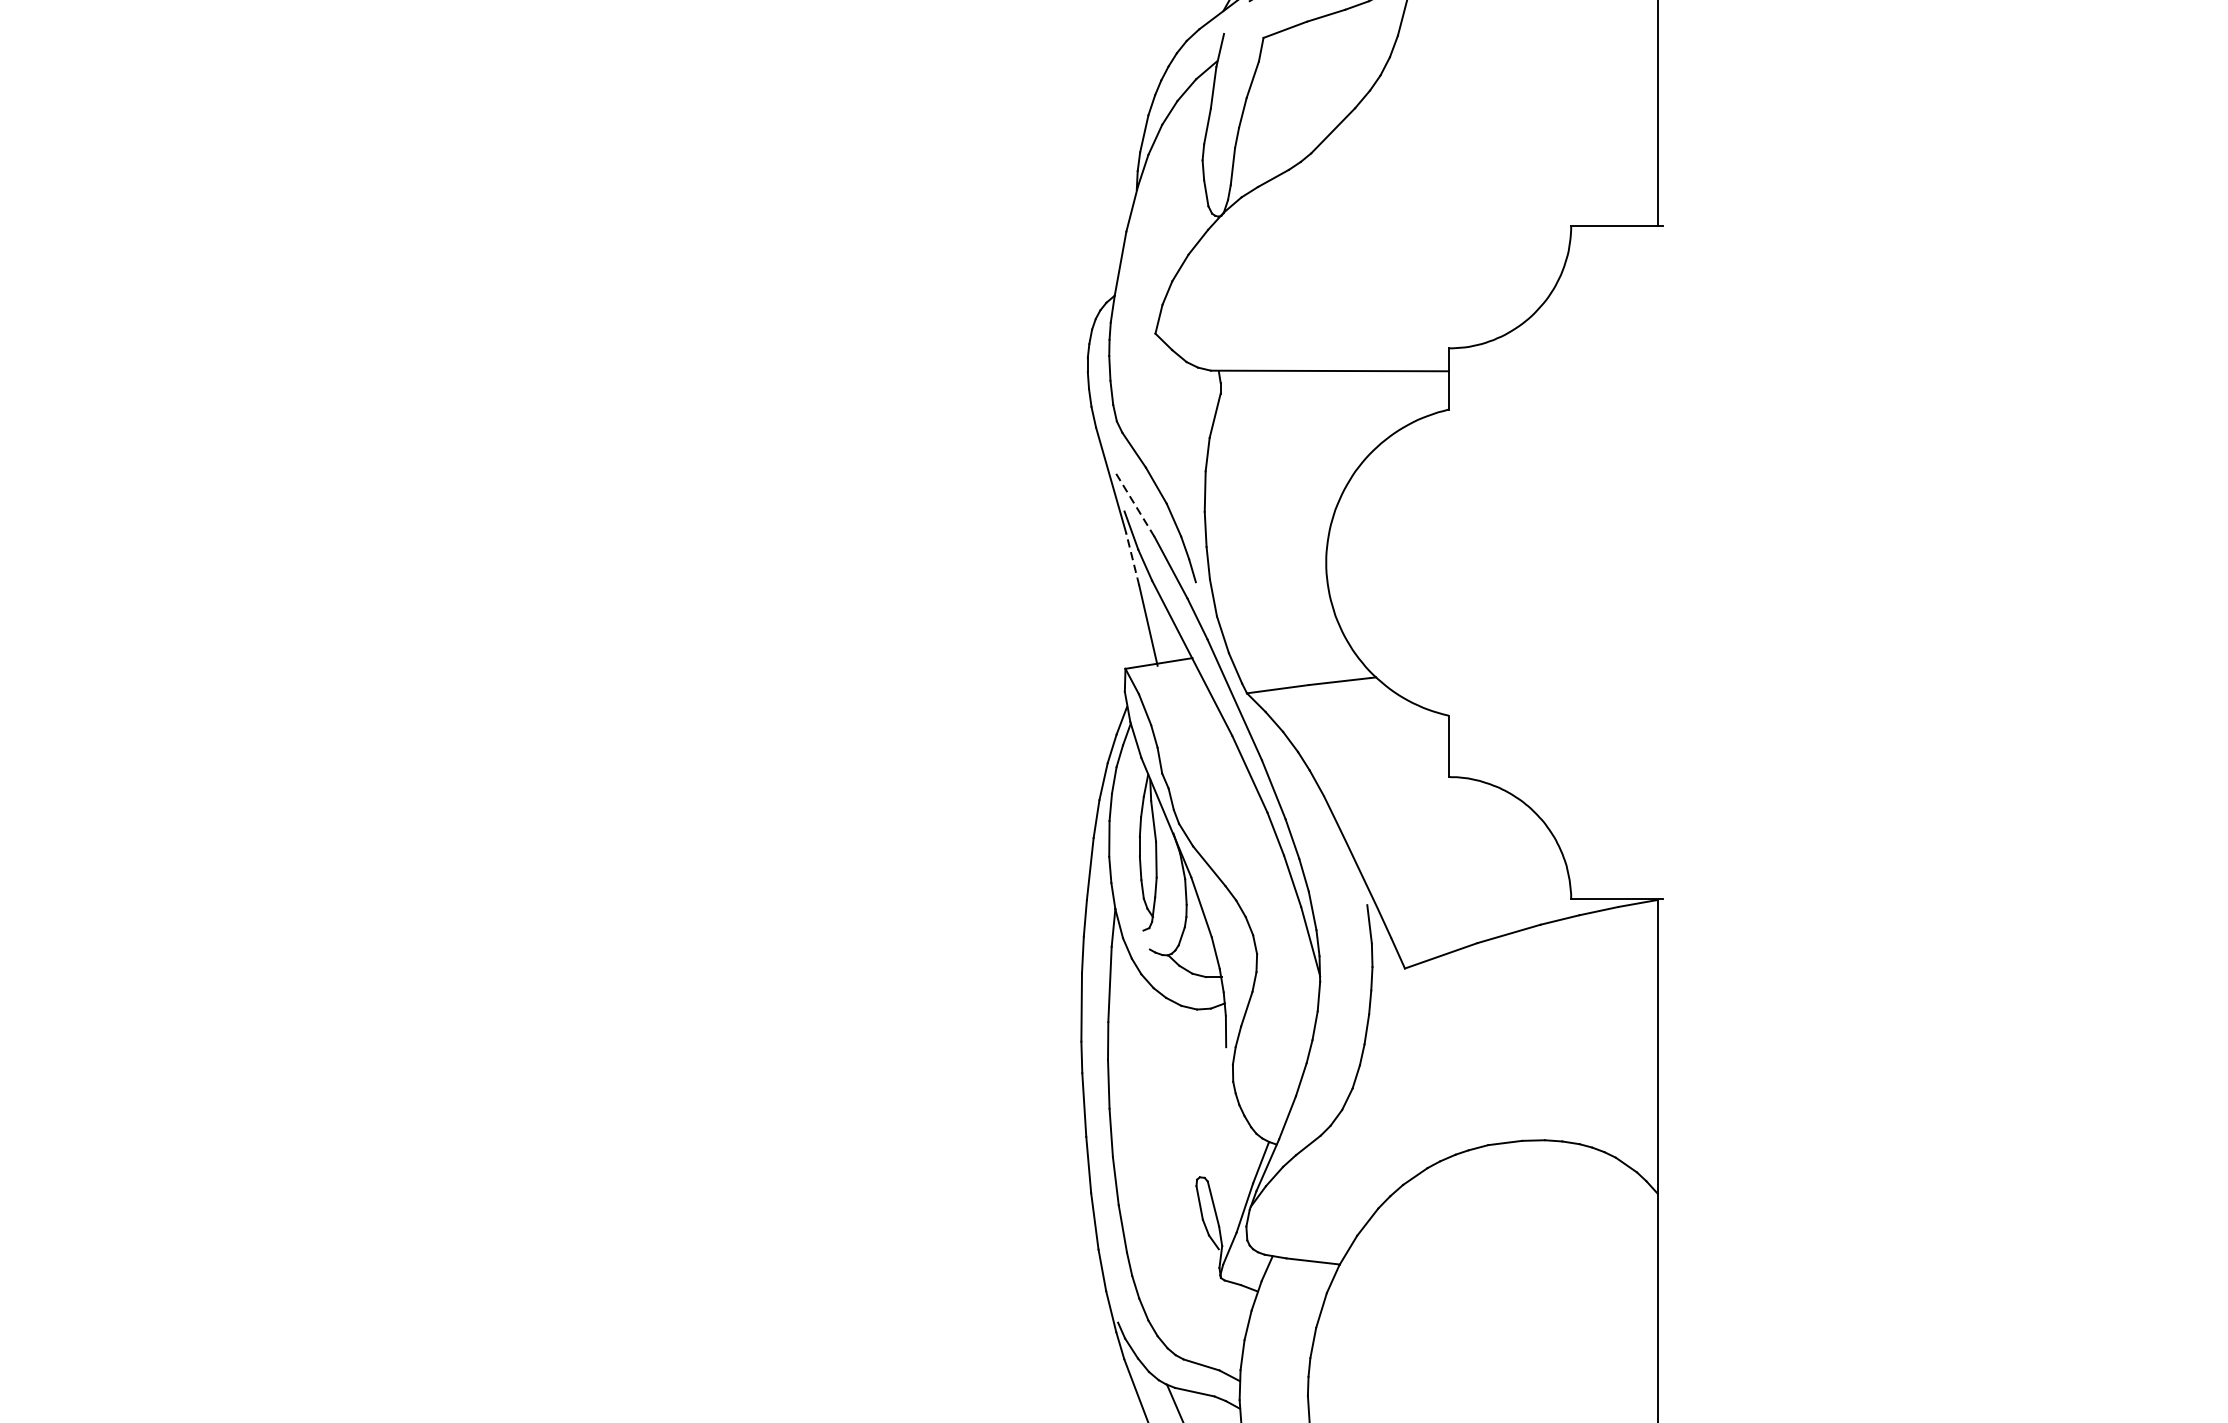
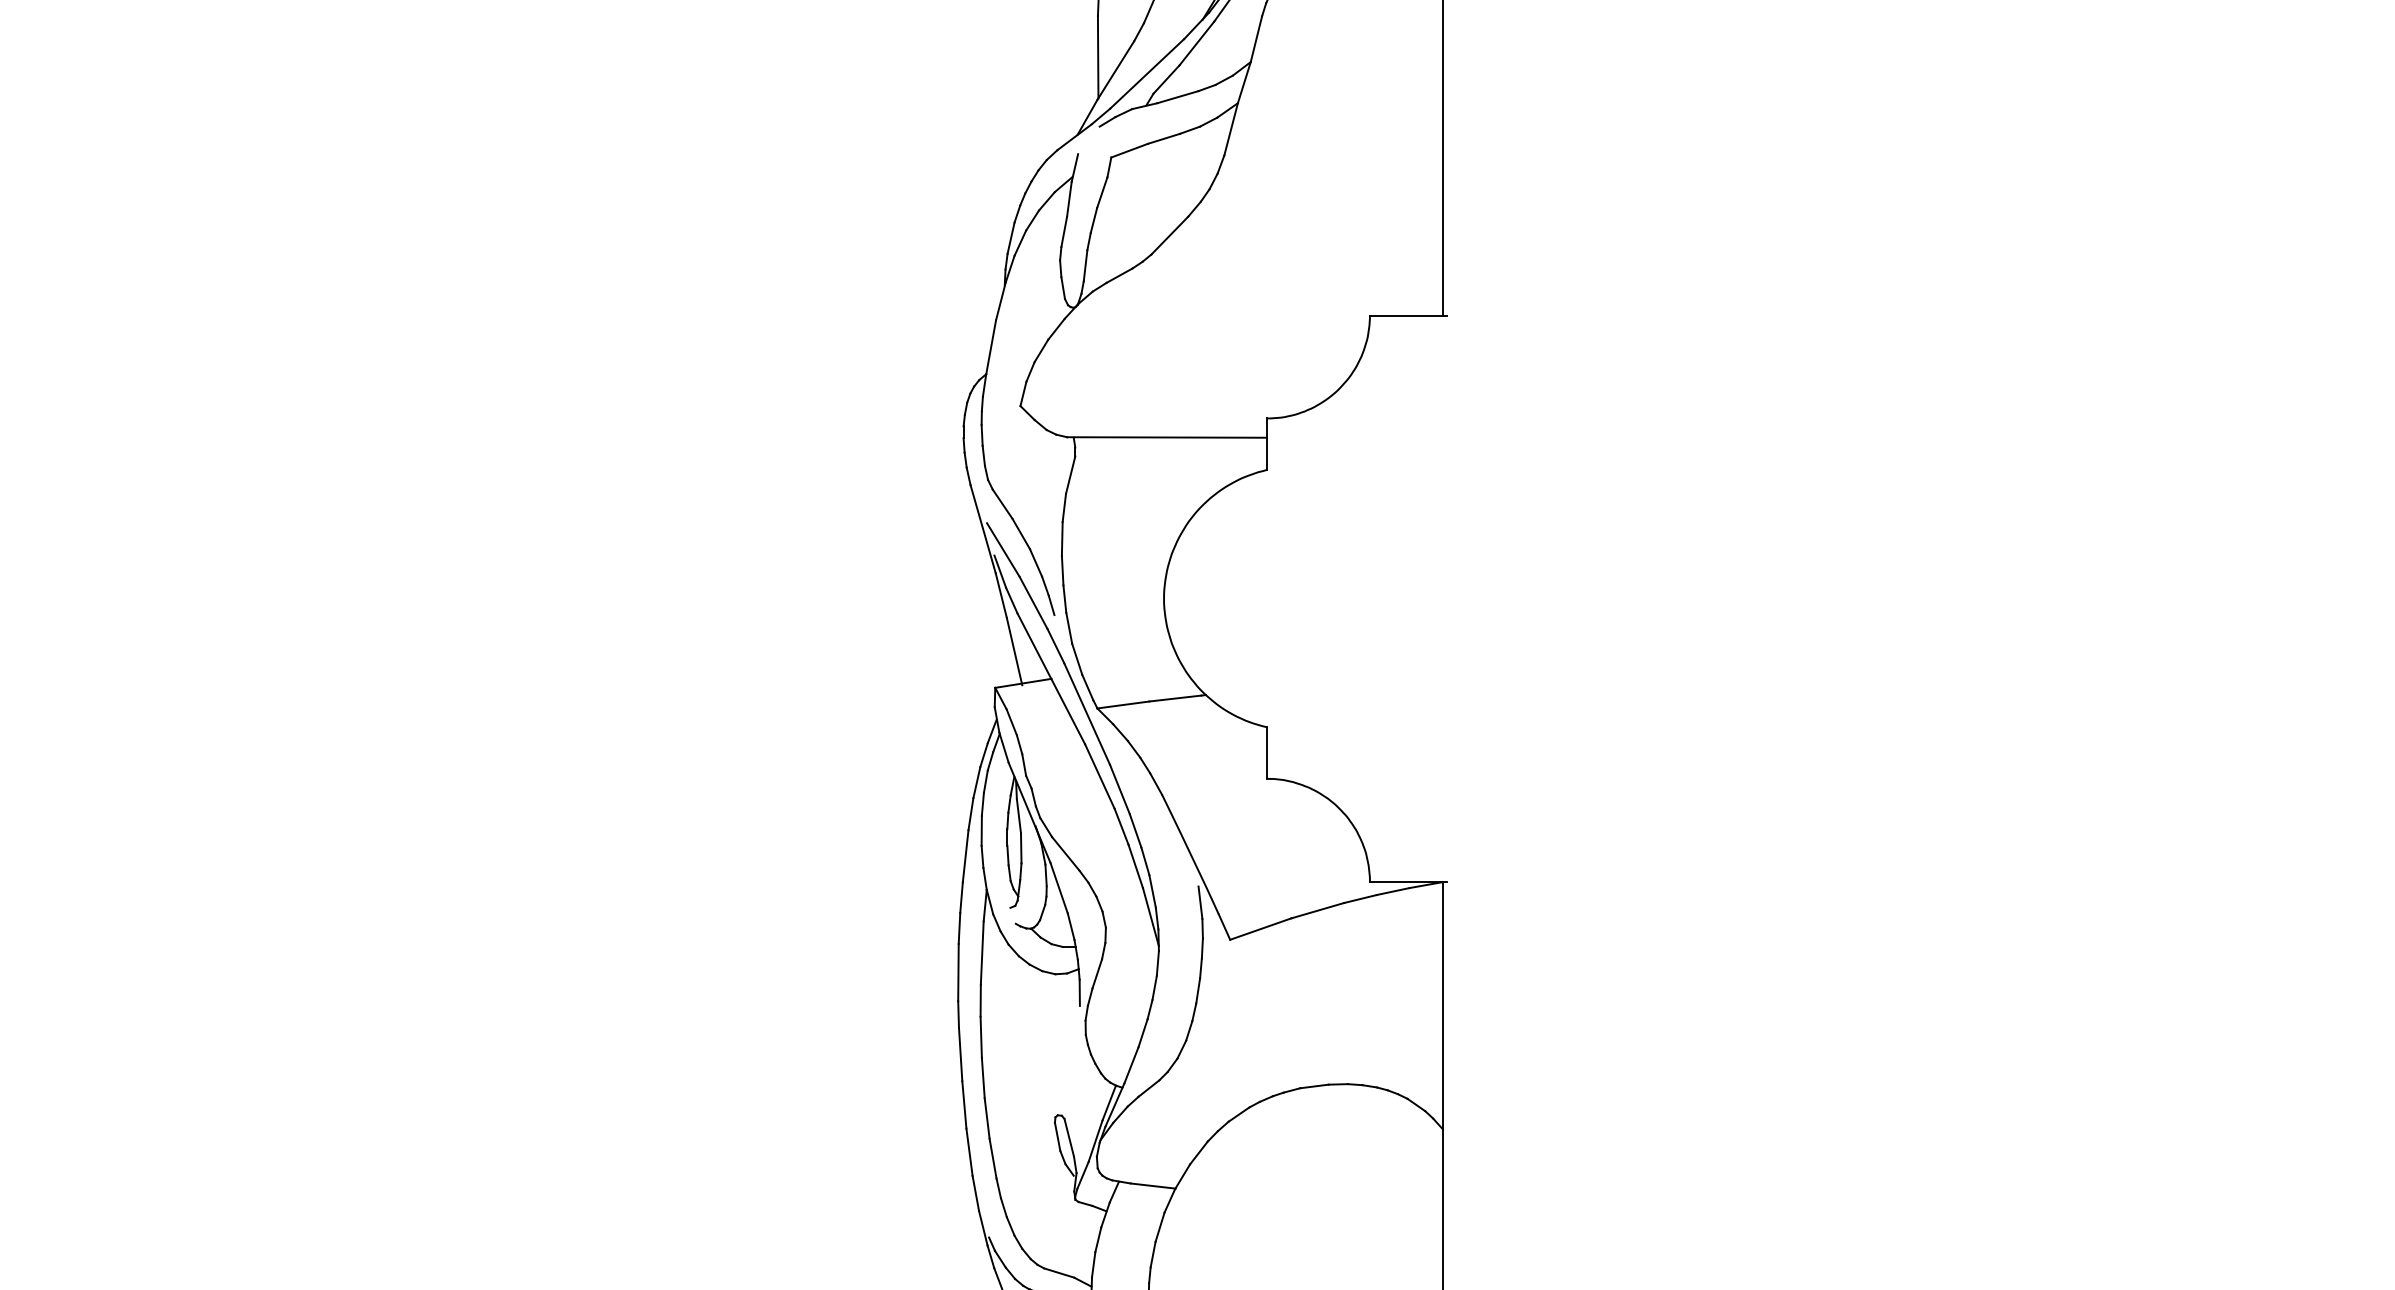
line: (1135, 504) -> (1003, 549), dashed -> solid
line: (1132, 558) -> (1001, 595), dashed -> solid

